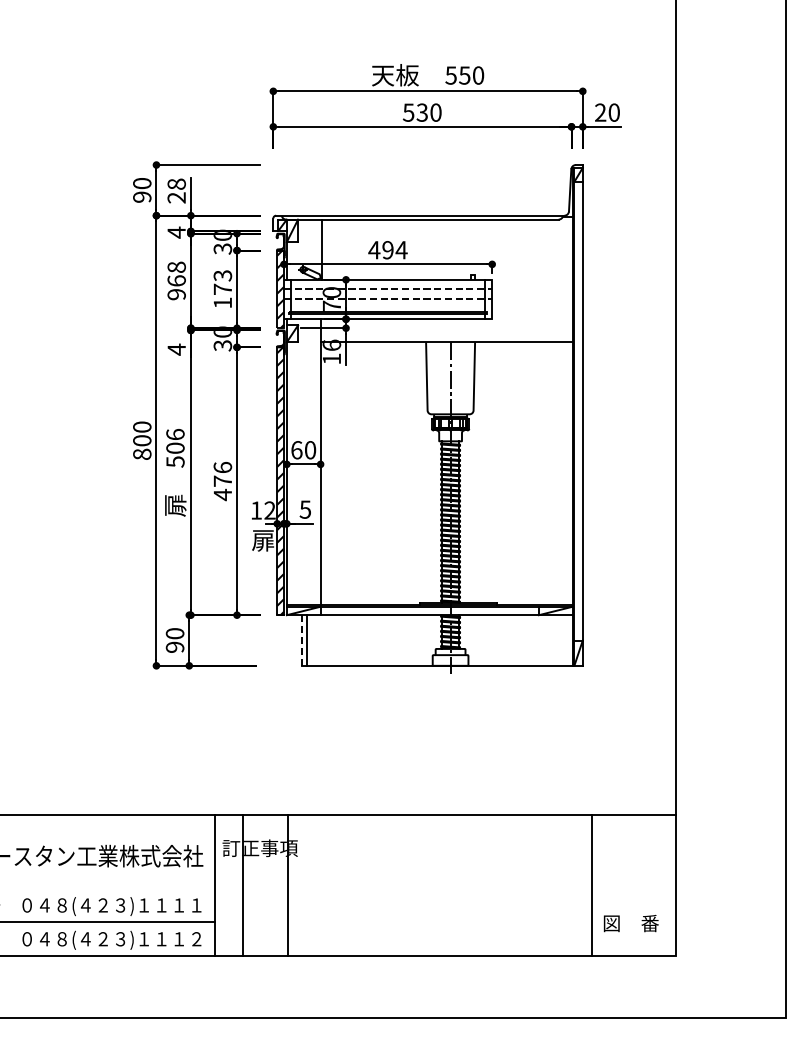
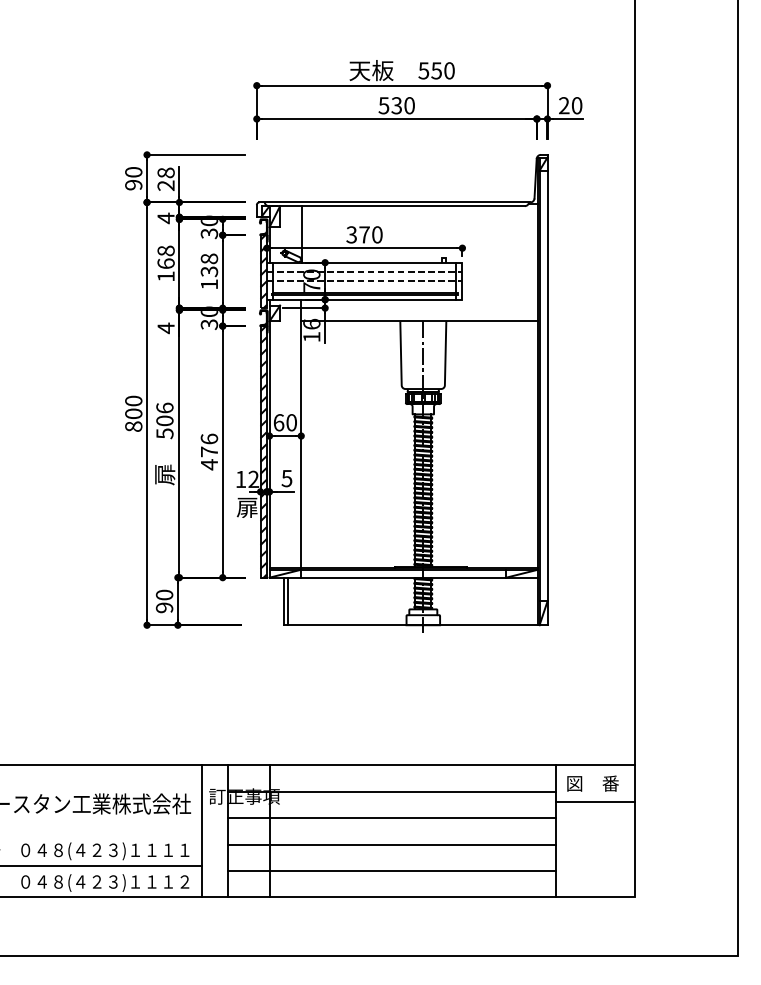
text: (387, 250) -> (364, 235), 494 -> 370
text: (222, 282) -> (209, 265), 173 -> 138
text: (176, 294) -> (165, 276), 968 -> 168
line: (302, 641) -> (284, 602), dashed -> solid
line: (416, 843) -> (391, 792), added
line: (633, 854) -> (595, 802), added
line: (416, 871) -> (391, 818), added
line: (416, 899) -> (391, 844), added
text: (630, 923) -> (592, 783), moved
line: (416, 927) -> (391, 870), added

